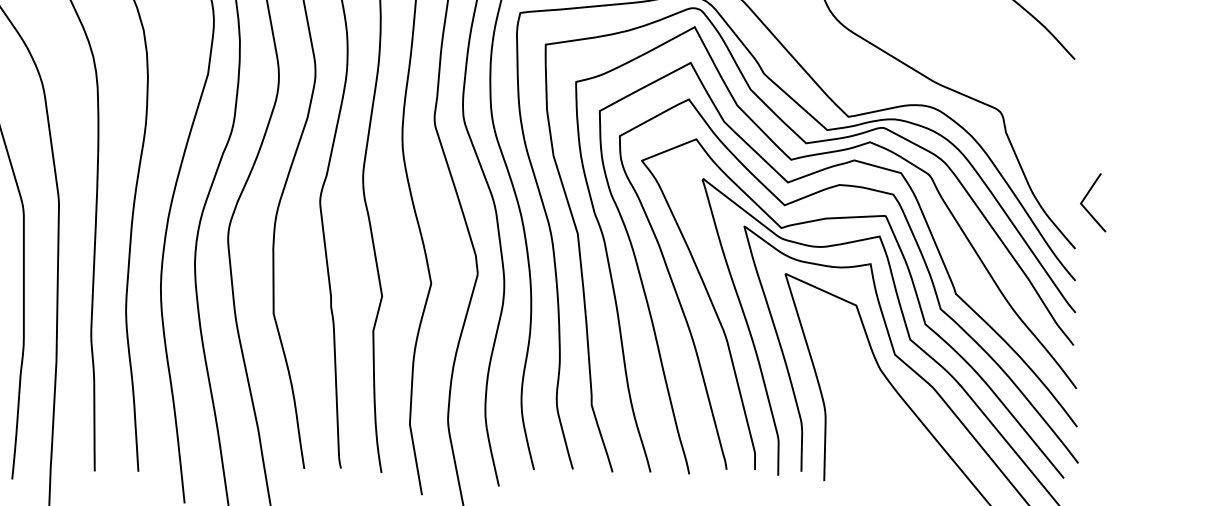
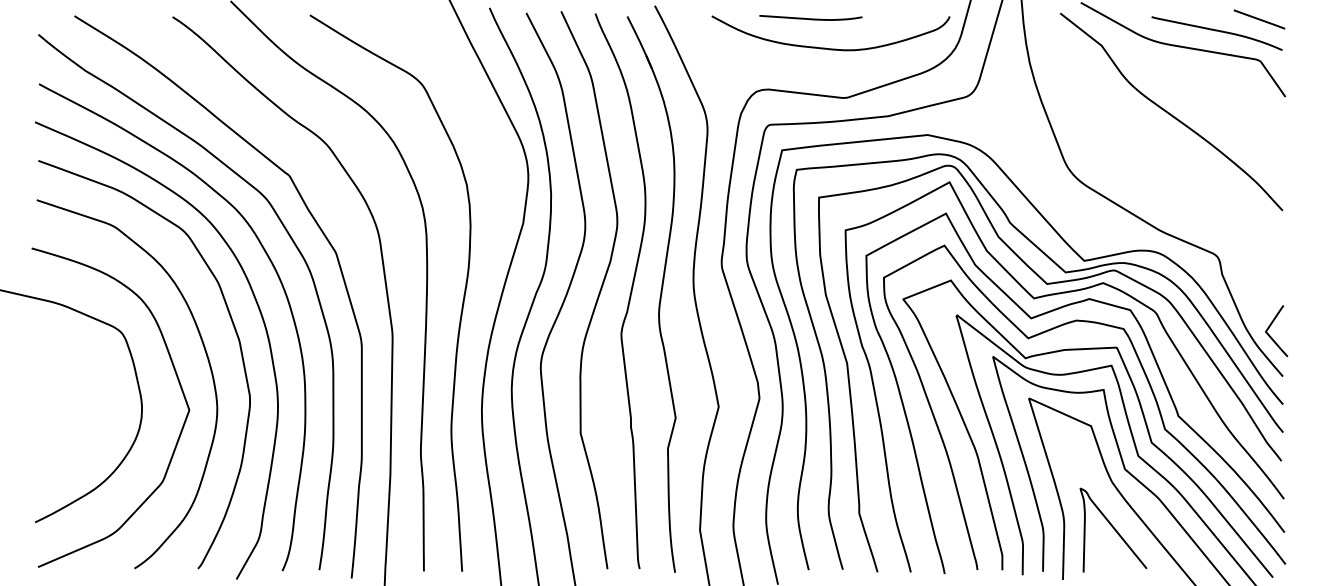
line: (1087, 196) -> (1271, 325), moved
curve: (881, 423) -> (1113, 529), added

